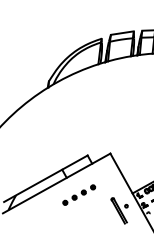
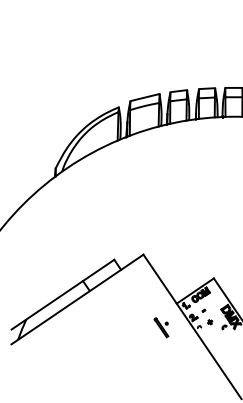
part: (78, 194) -> (107, 311), removed
part: (119, 210) -> (161, 327), size x0.6

